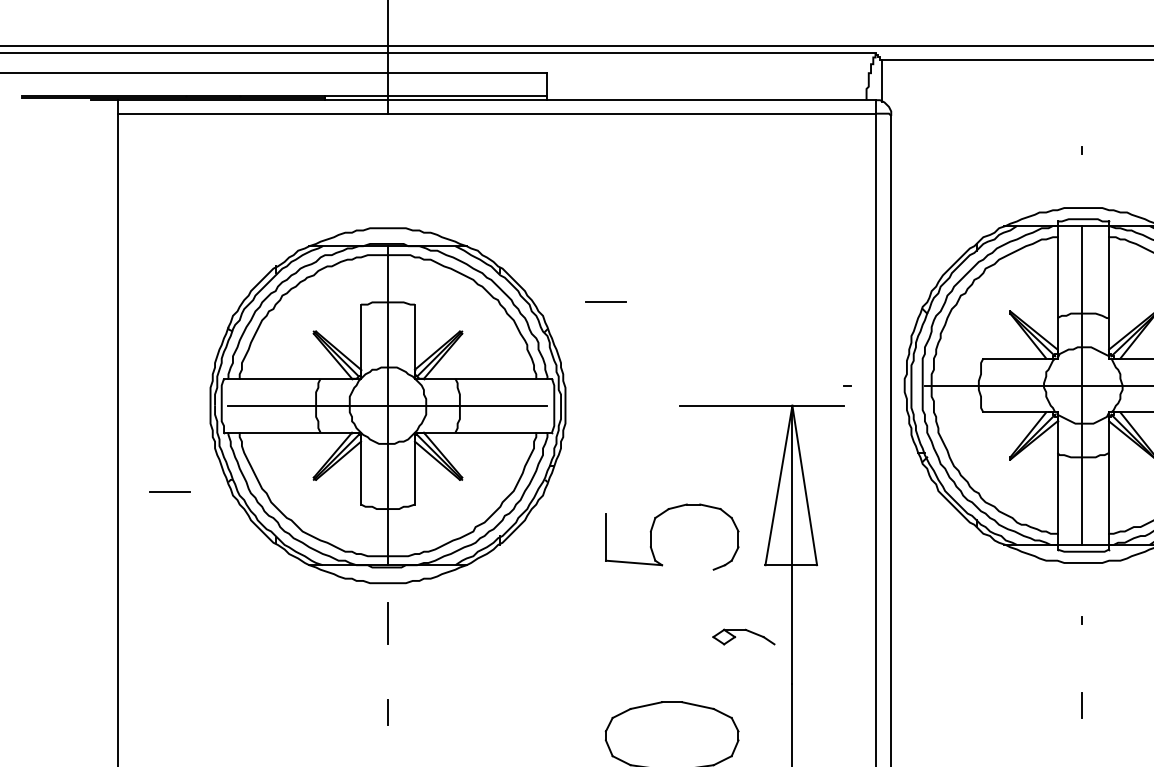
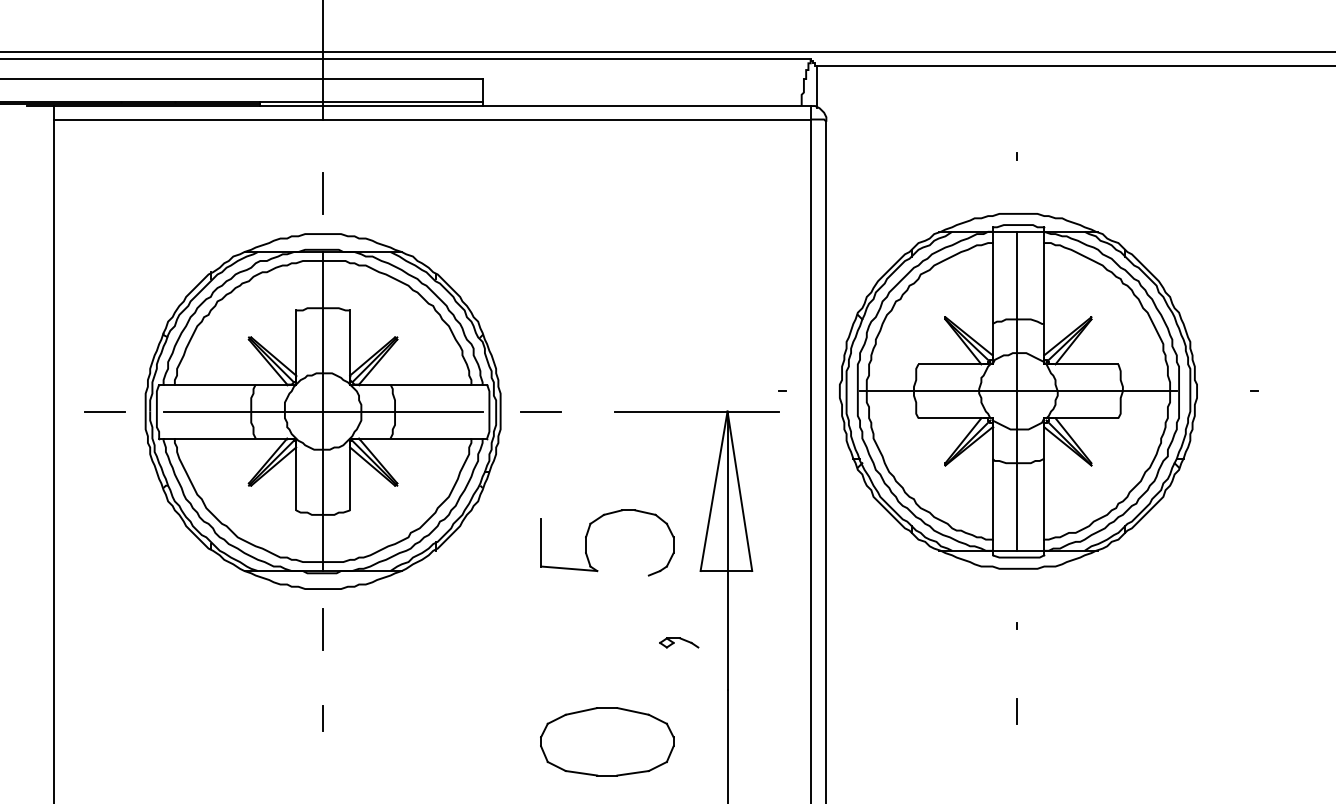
line: (388, 187) -> (323, 193), added
line: (605, 301) -> (540, 411), moved
line: (169, 491) -> (104, 411), moved
part: (744, 636) -> (679, 642), size x0.62

